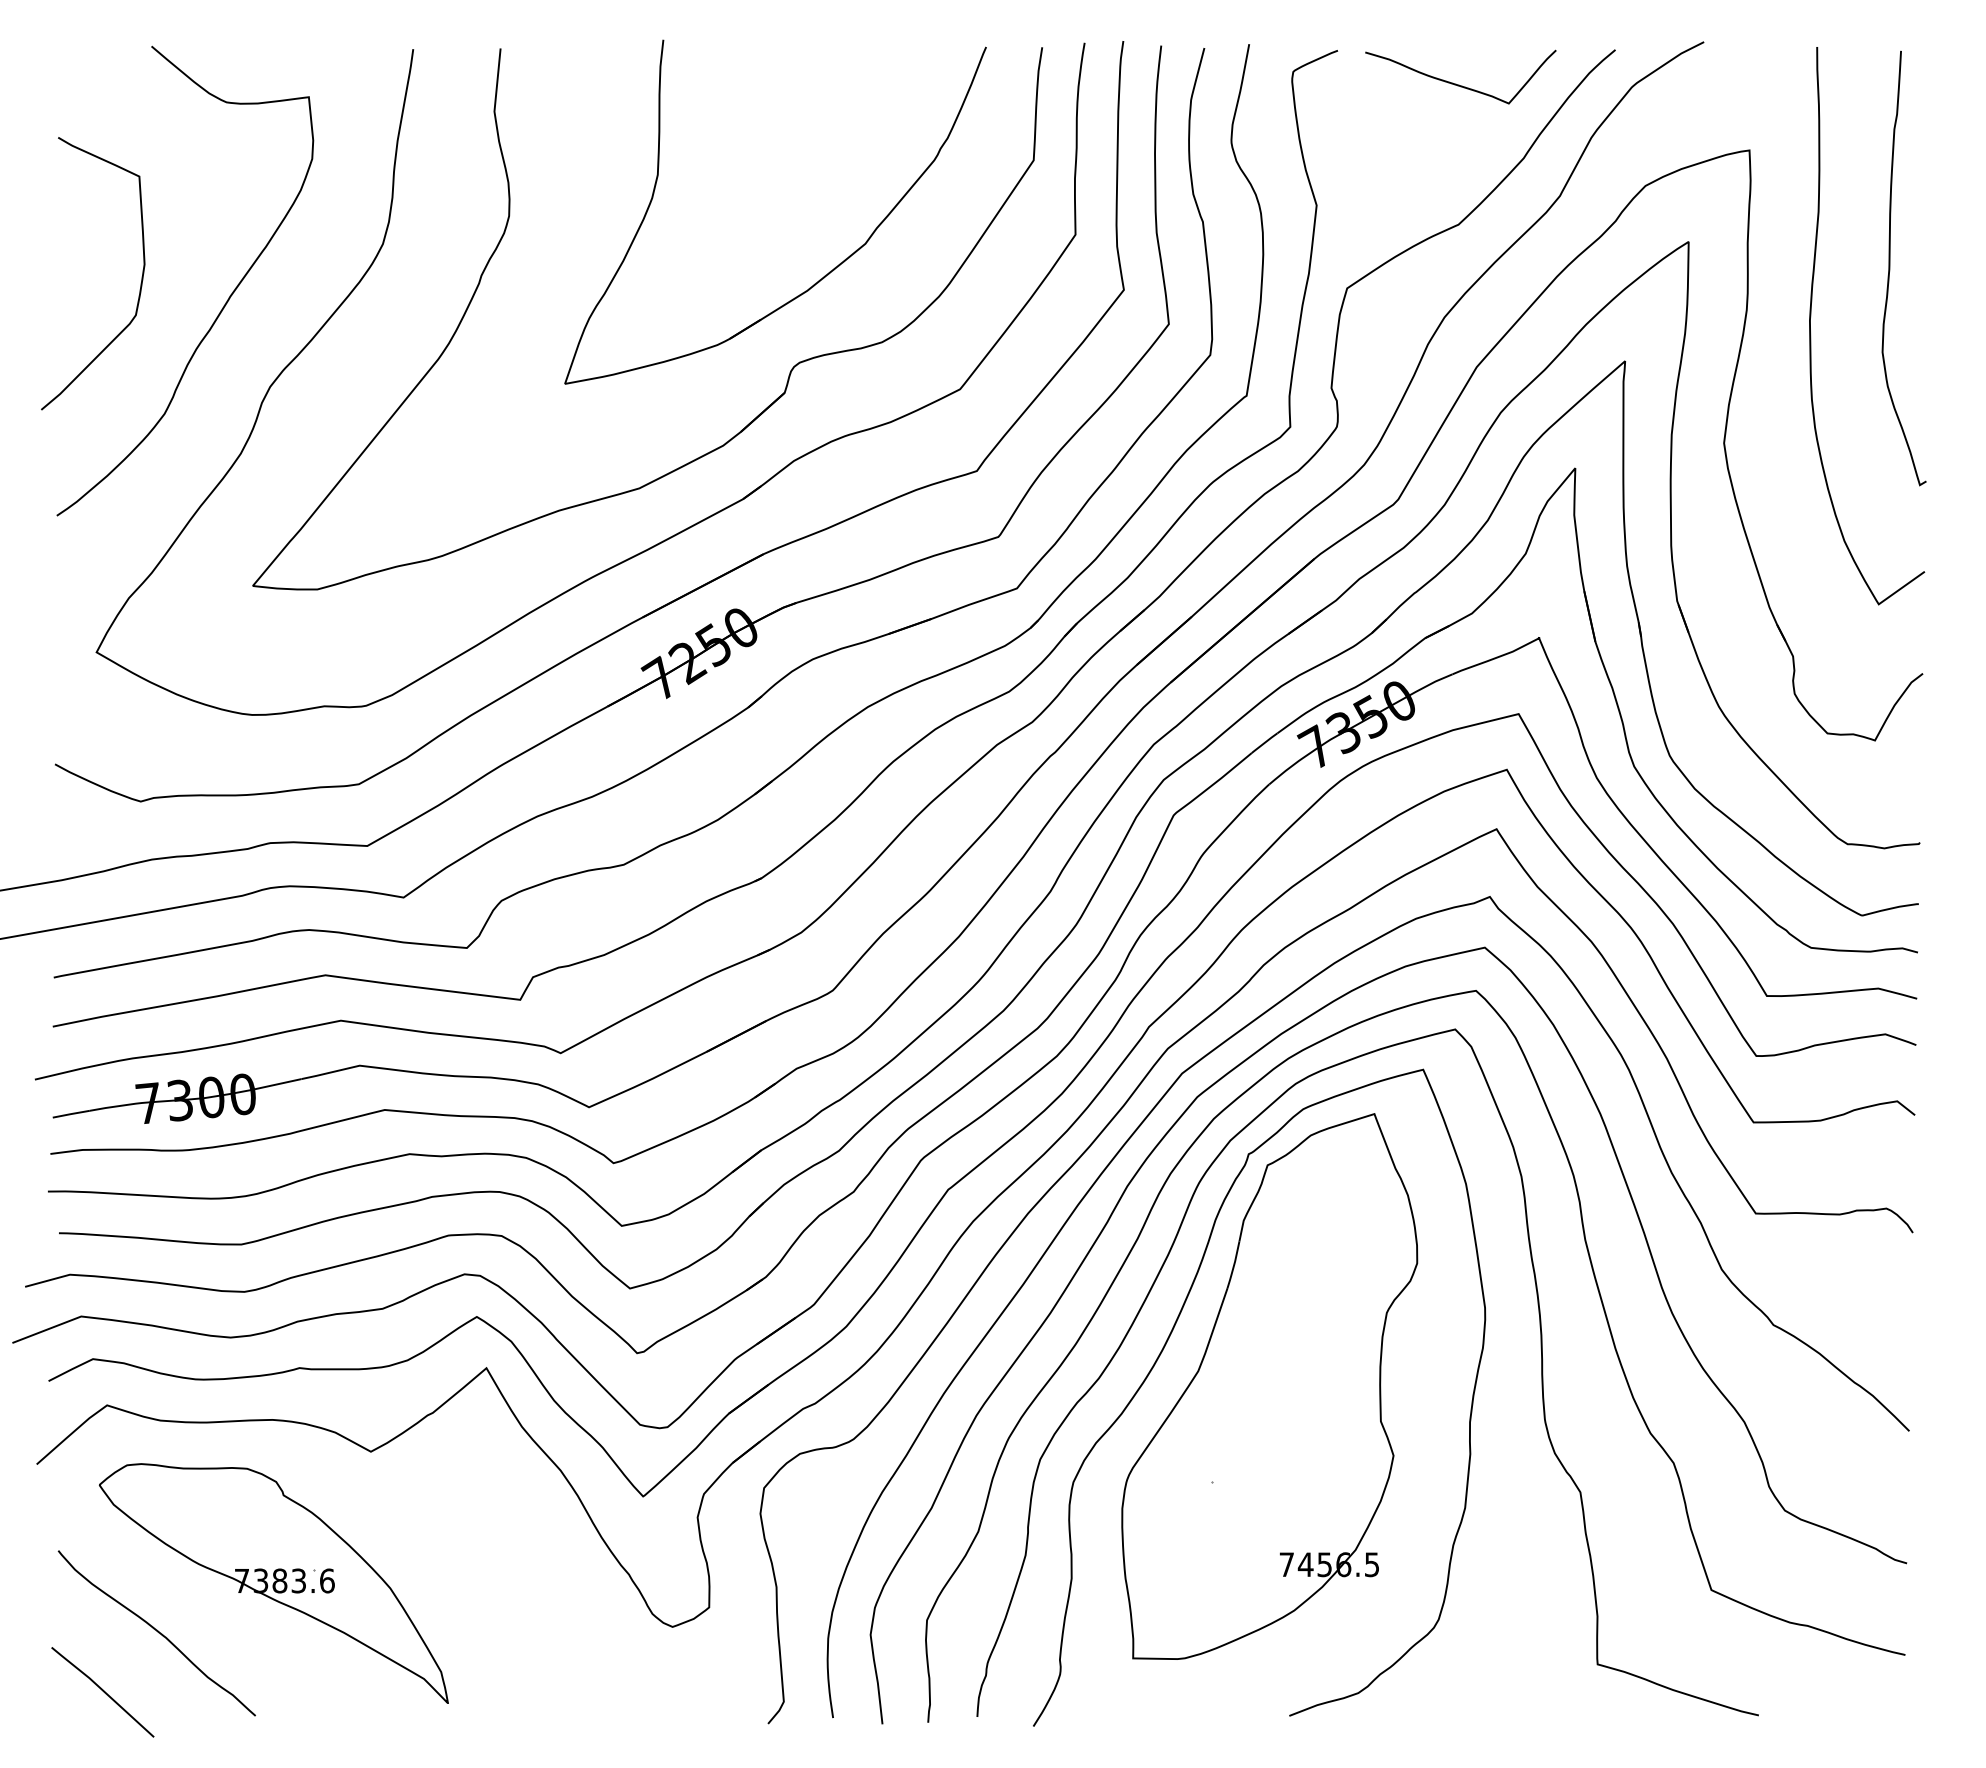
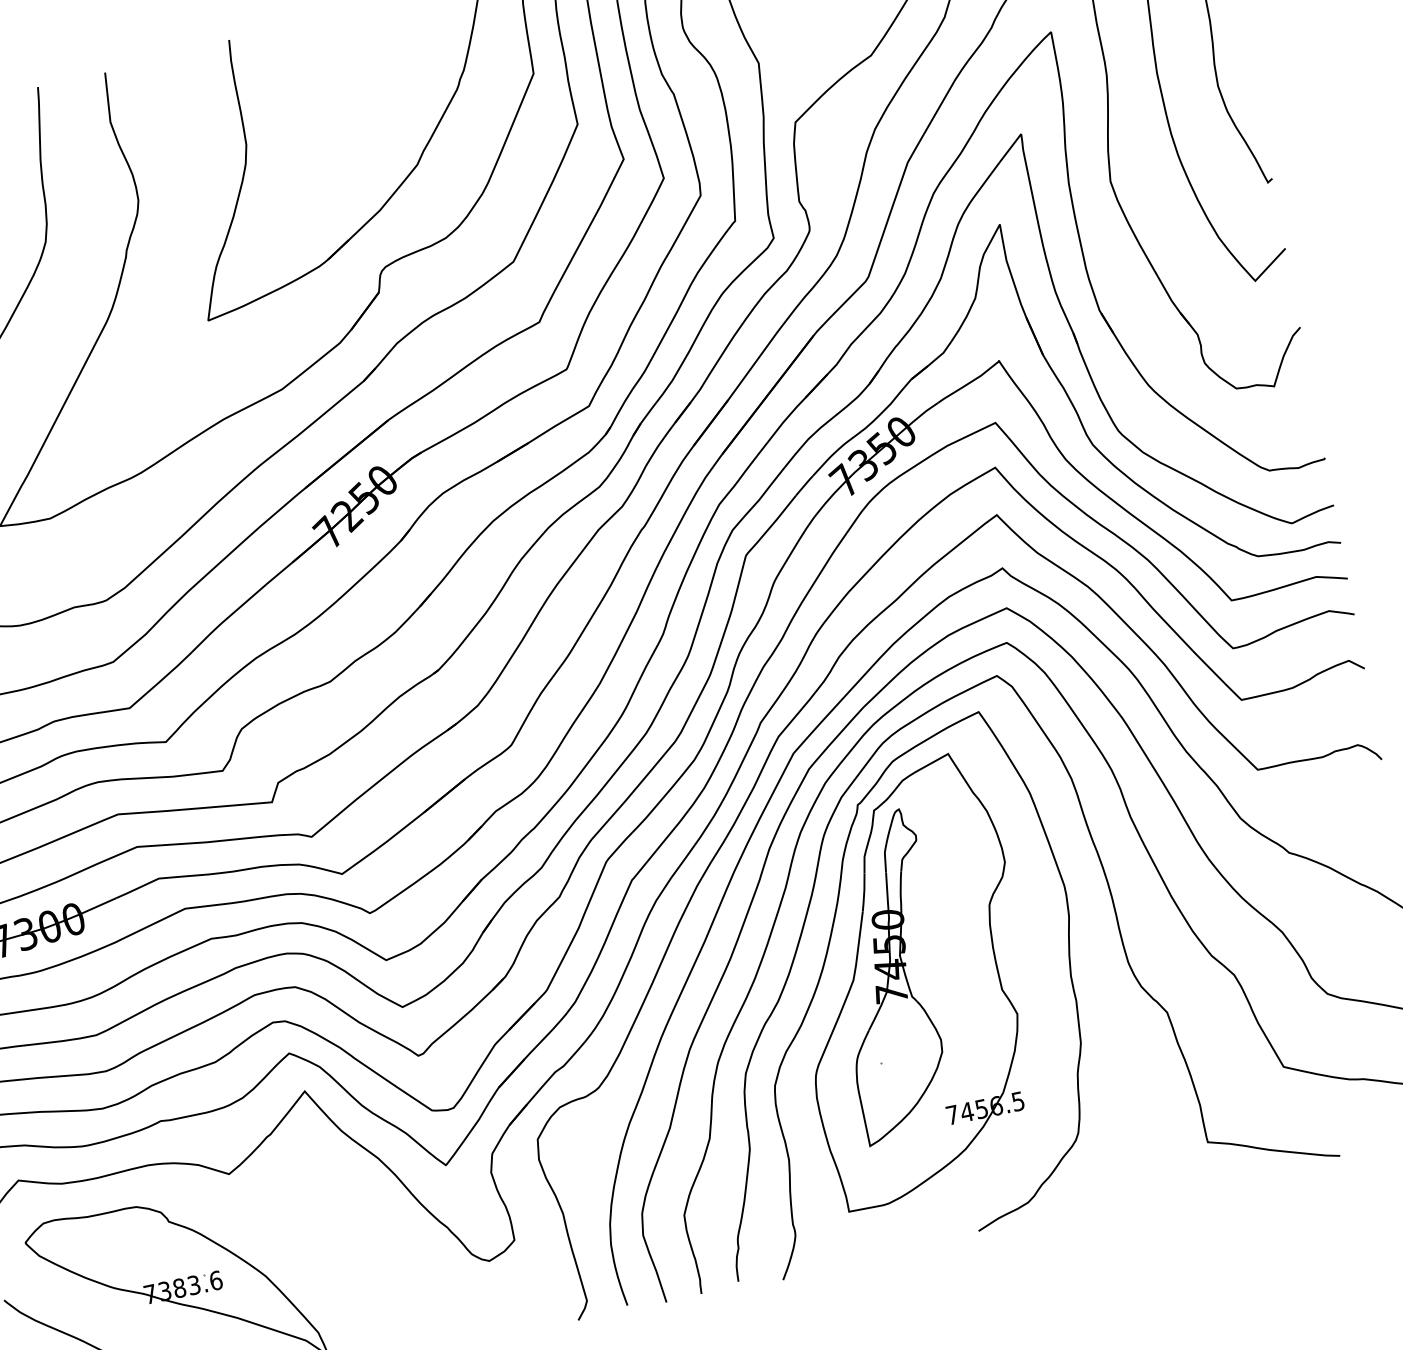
part: (1244, 1376) -> (889, 976), added

